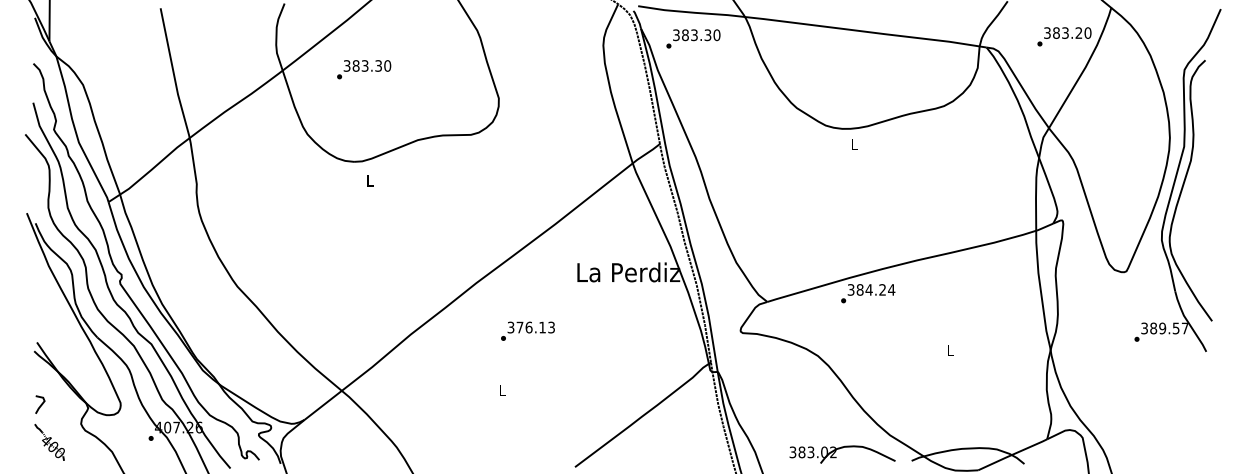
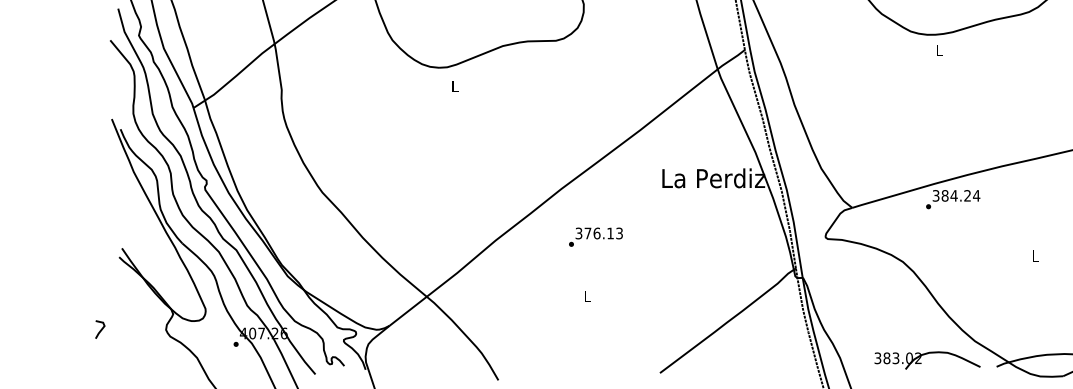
text: (527, 330) -> (595, 236), moved
line: (40, 404) -> (100, 329), moved
part: (49, 442) -> (134, 348), removed

